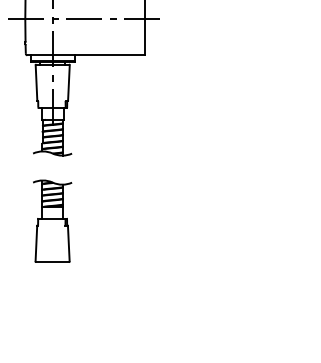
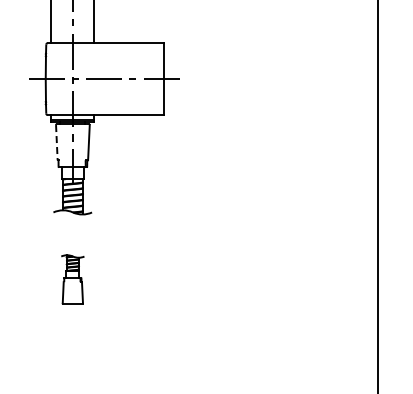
line: (36, 82) -> (56, 142), solid -> dashed
part: (52, 221) -> (72, 279), size x0.6

